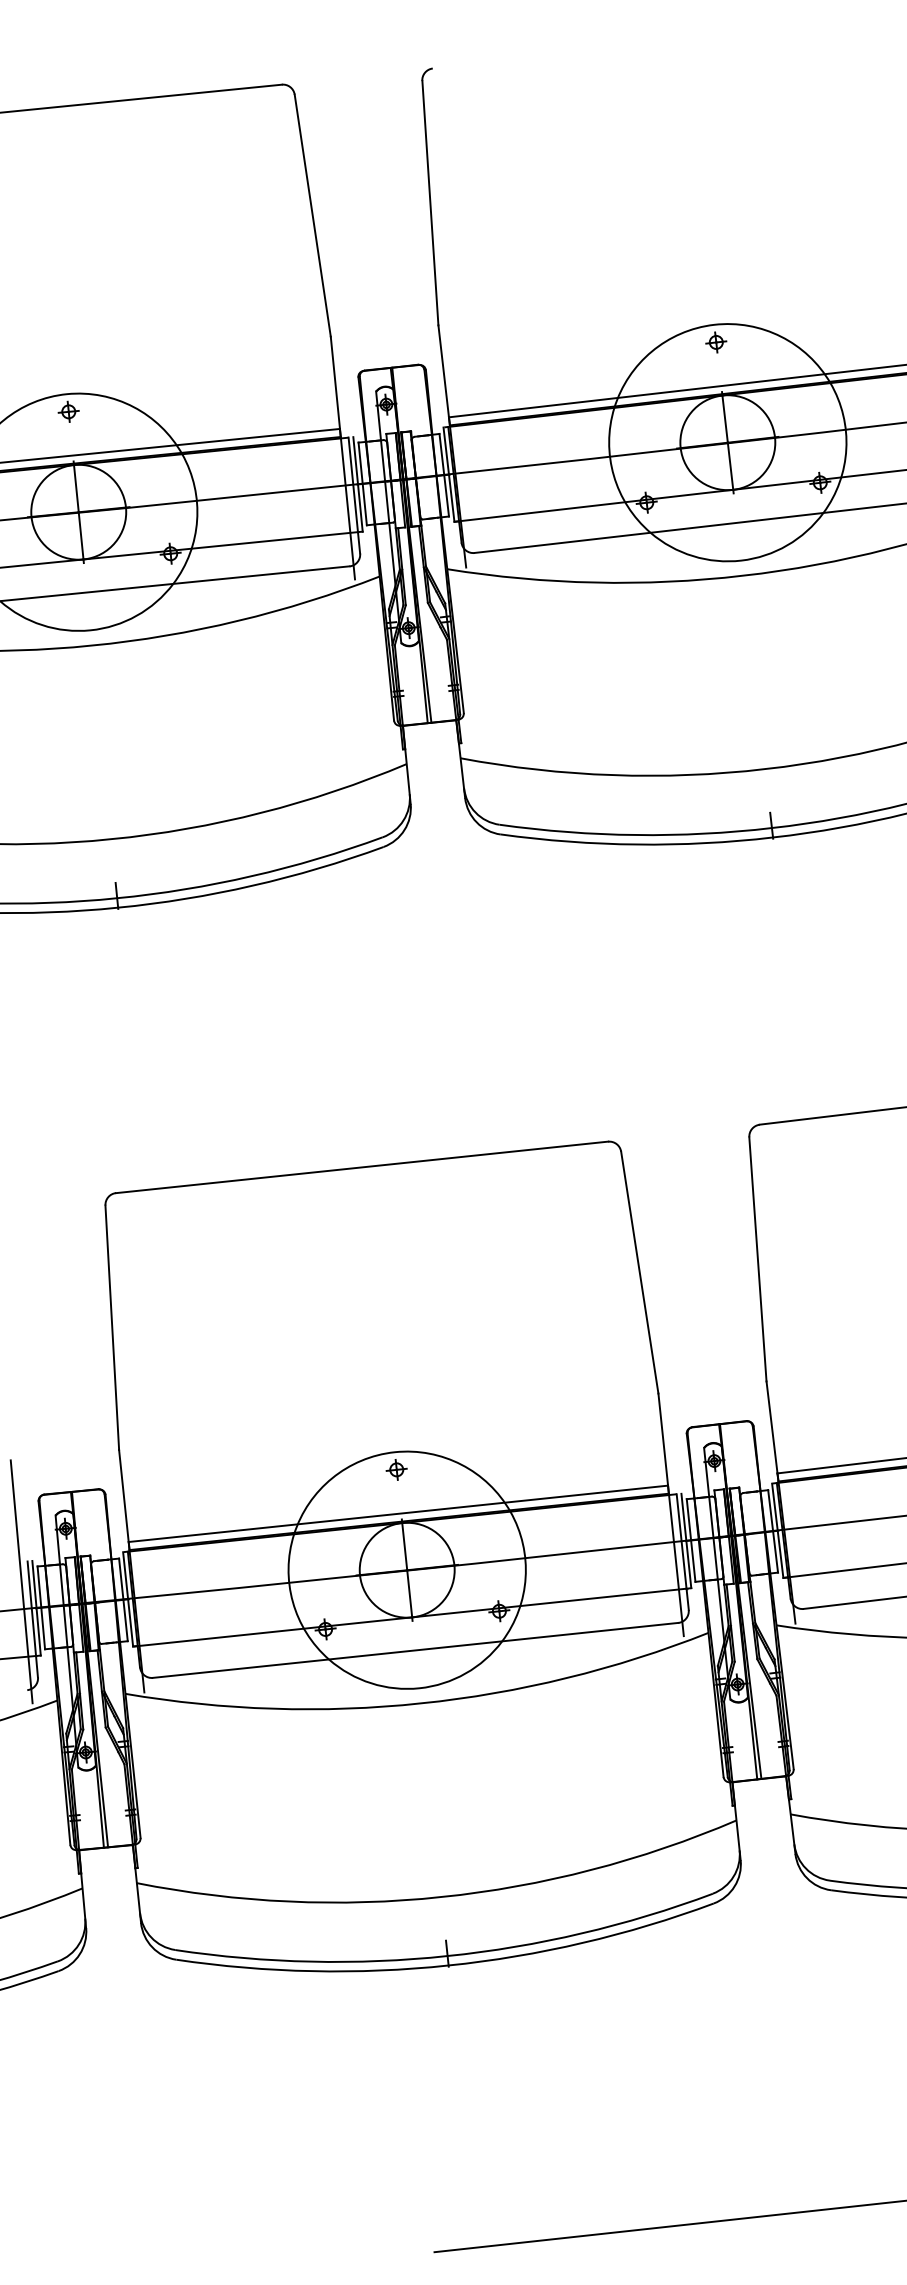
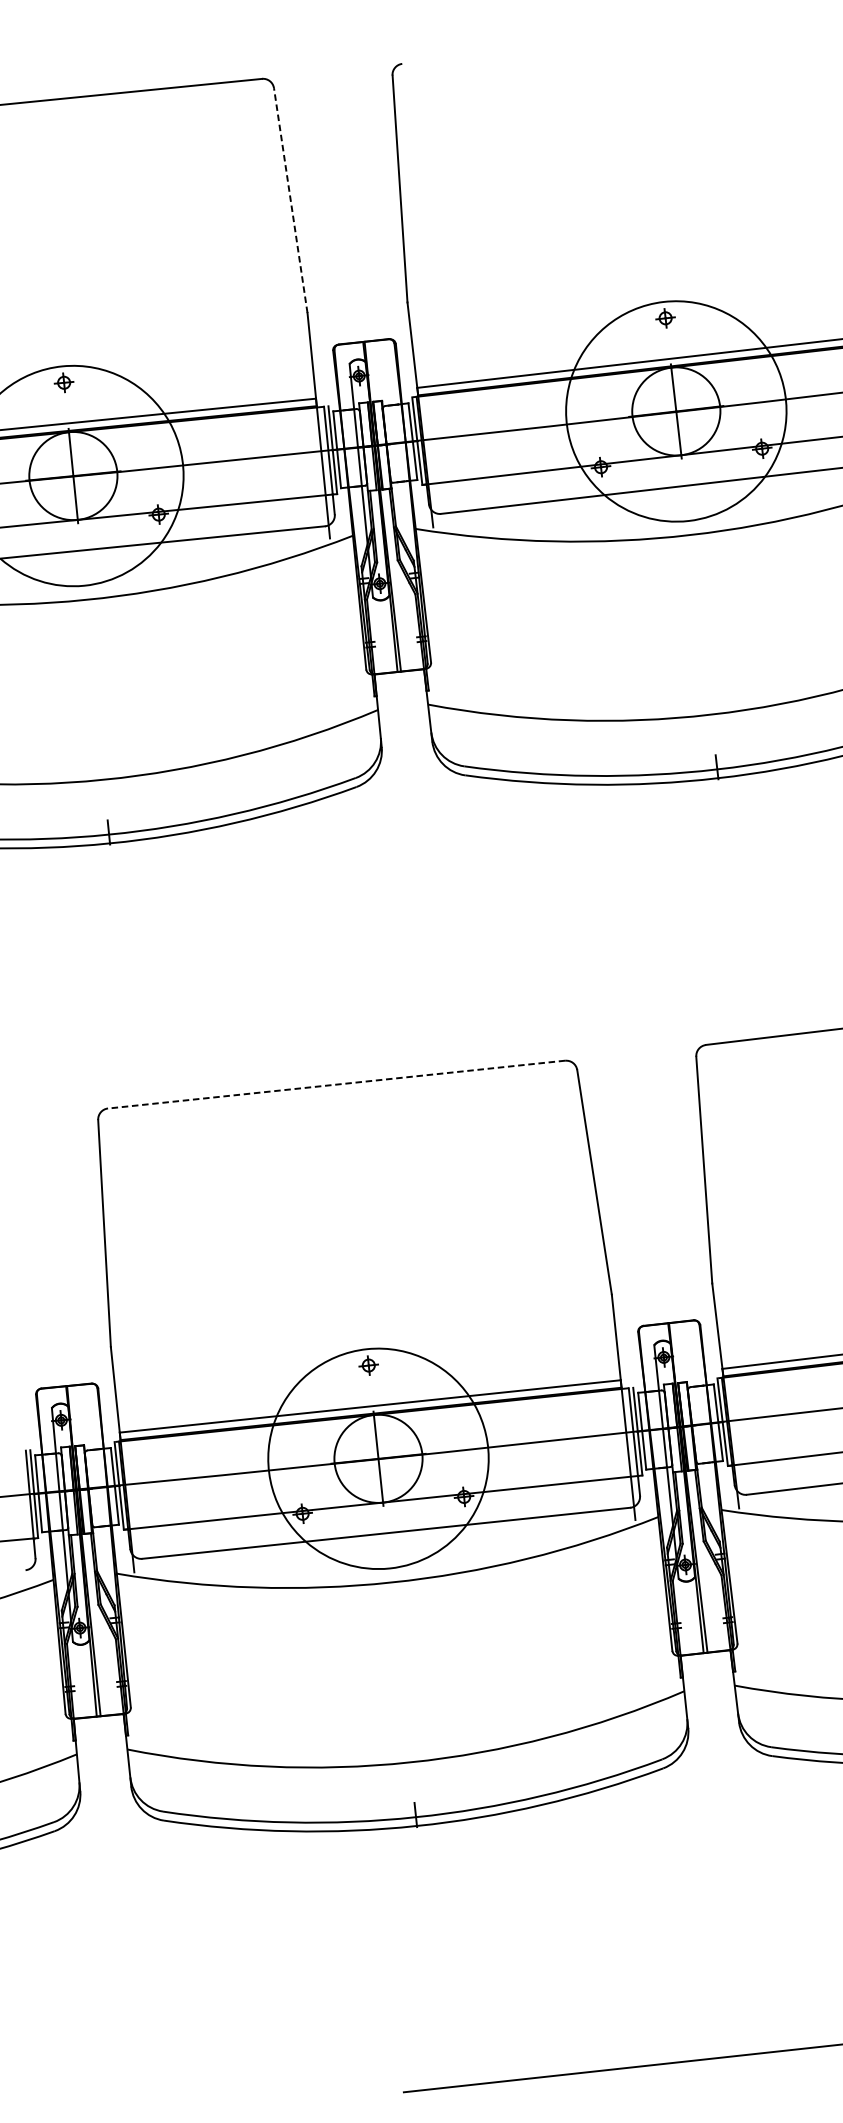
line: (312, 215) -> (290, 200), solid -> dashed
line: (361, 1167) -> (336, 1084), solid -> dashed
line: (21, 1581) -> (20, 1469), removed

